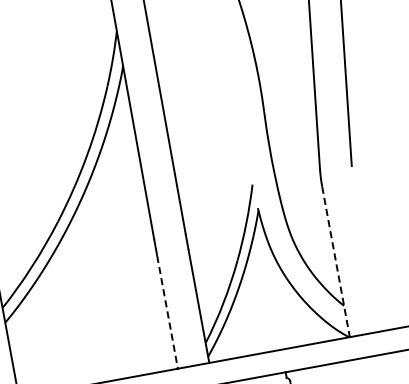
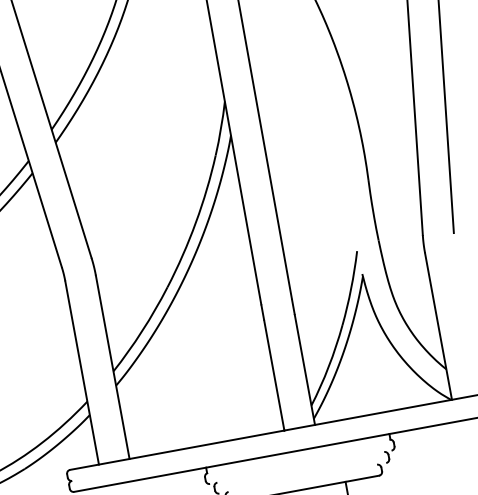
line: (336, 261) -> (438, 326), dashed -> solid
line: (167, 312) -> (274, 375), dashed -> solid

